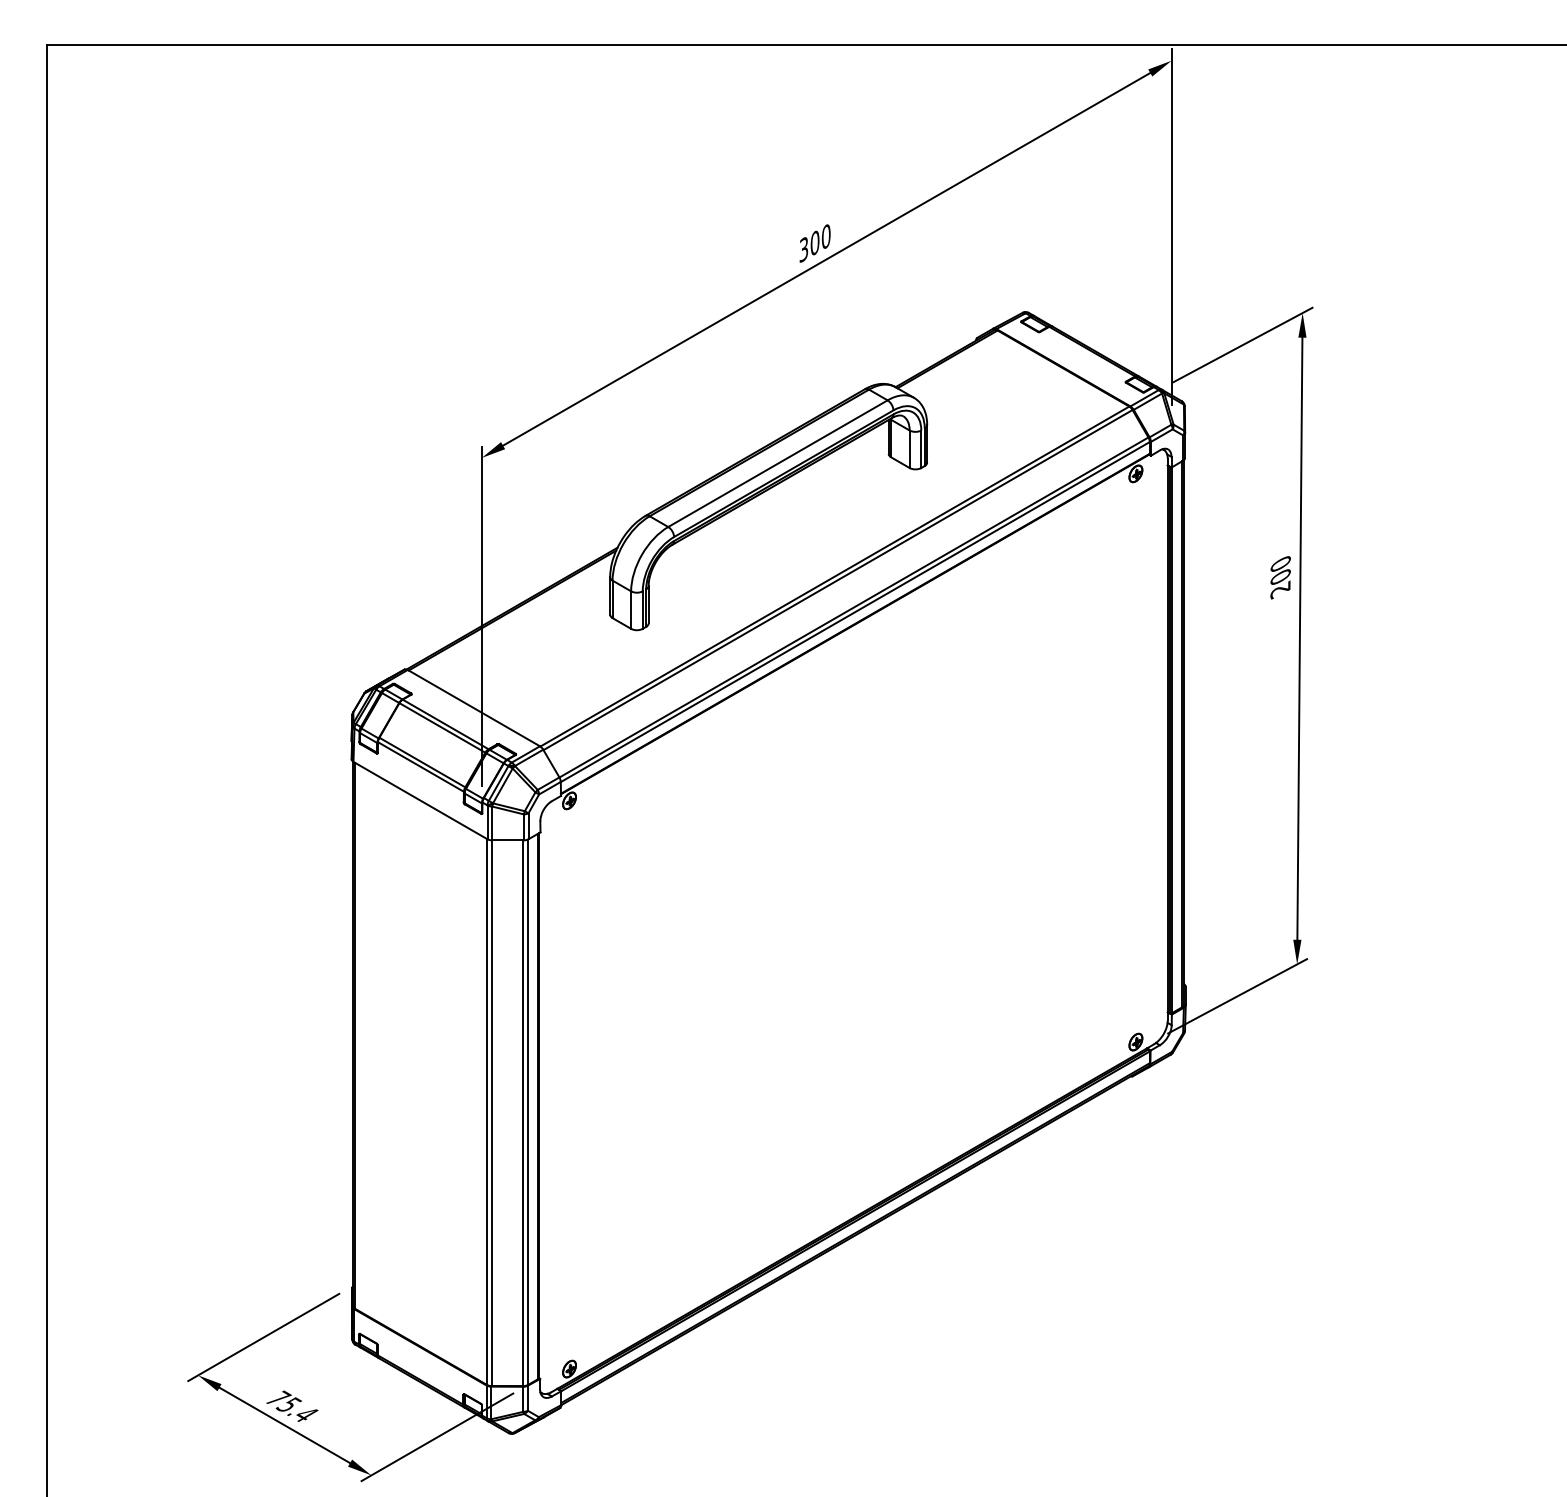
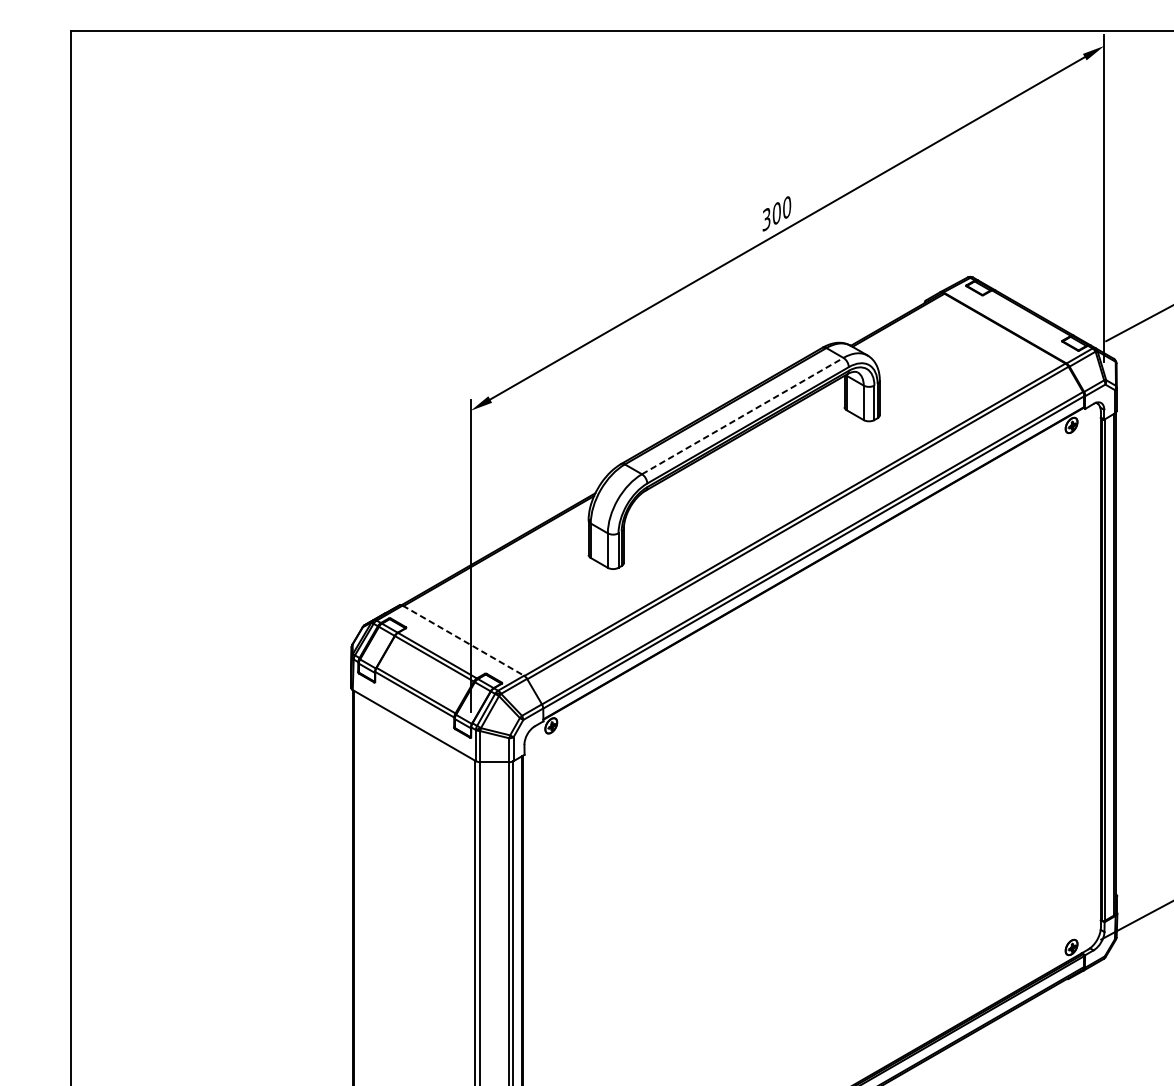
line: (777, 463) -> (742, 415), solid -> dashed
line: (474, 708) -> (463, 641), solid -> dashed

